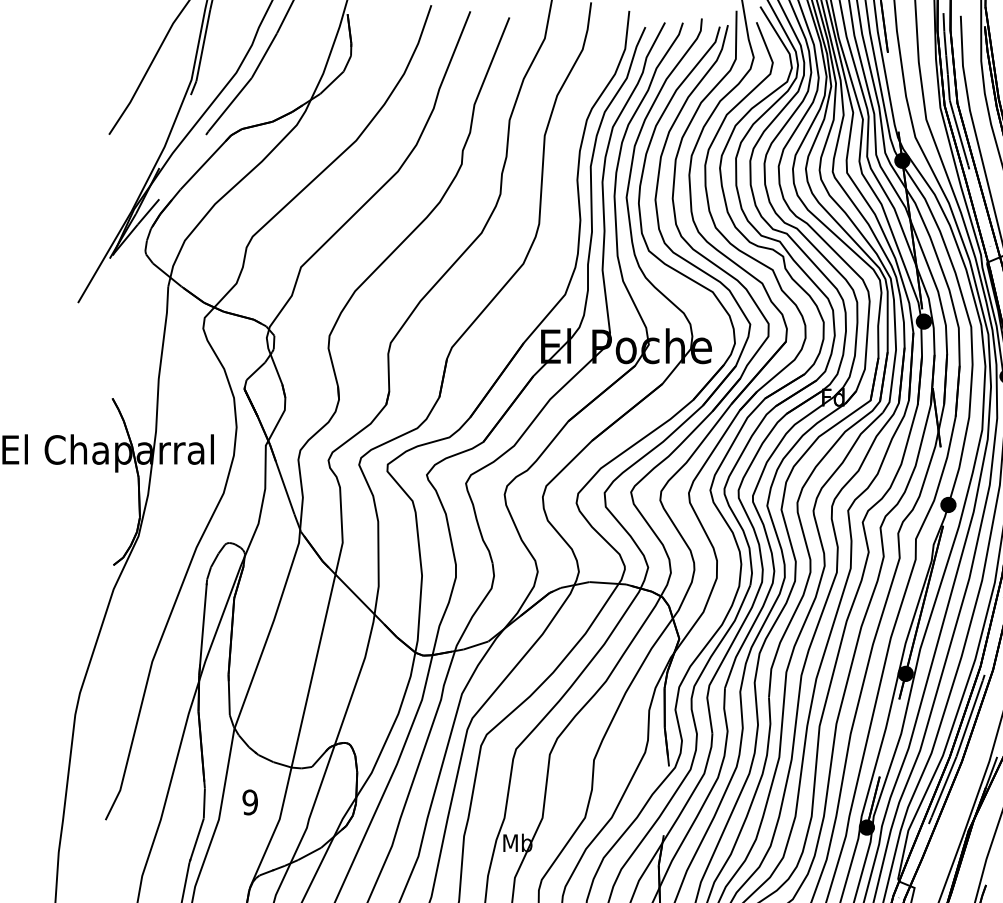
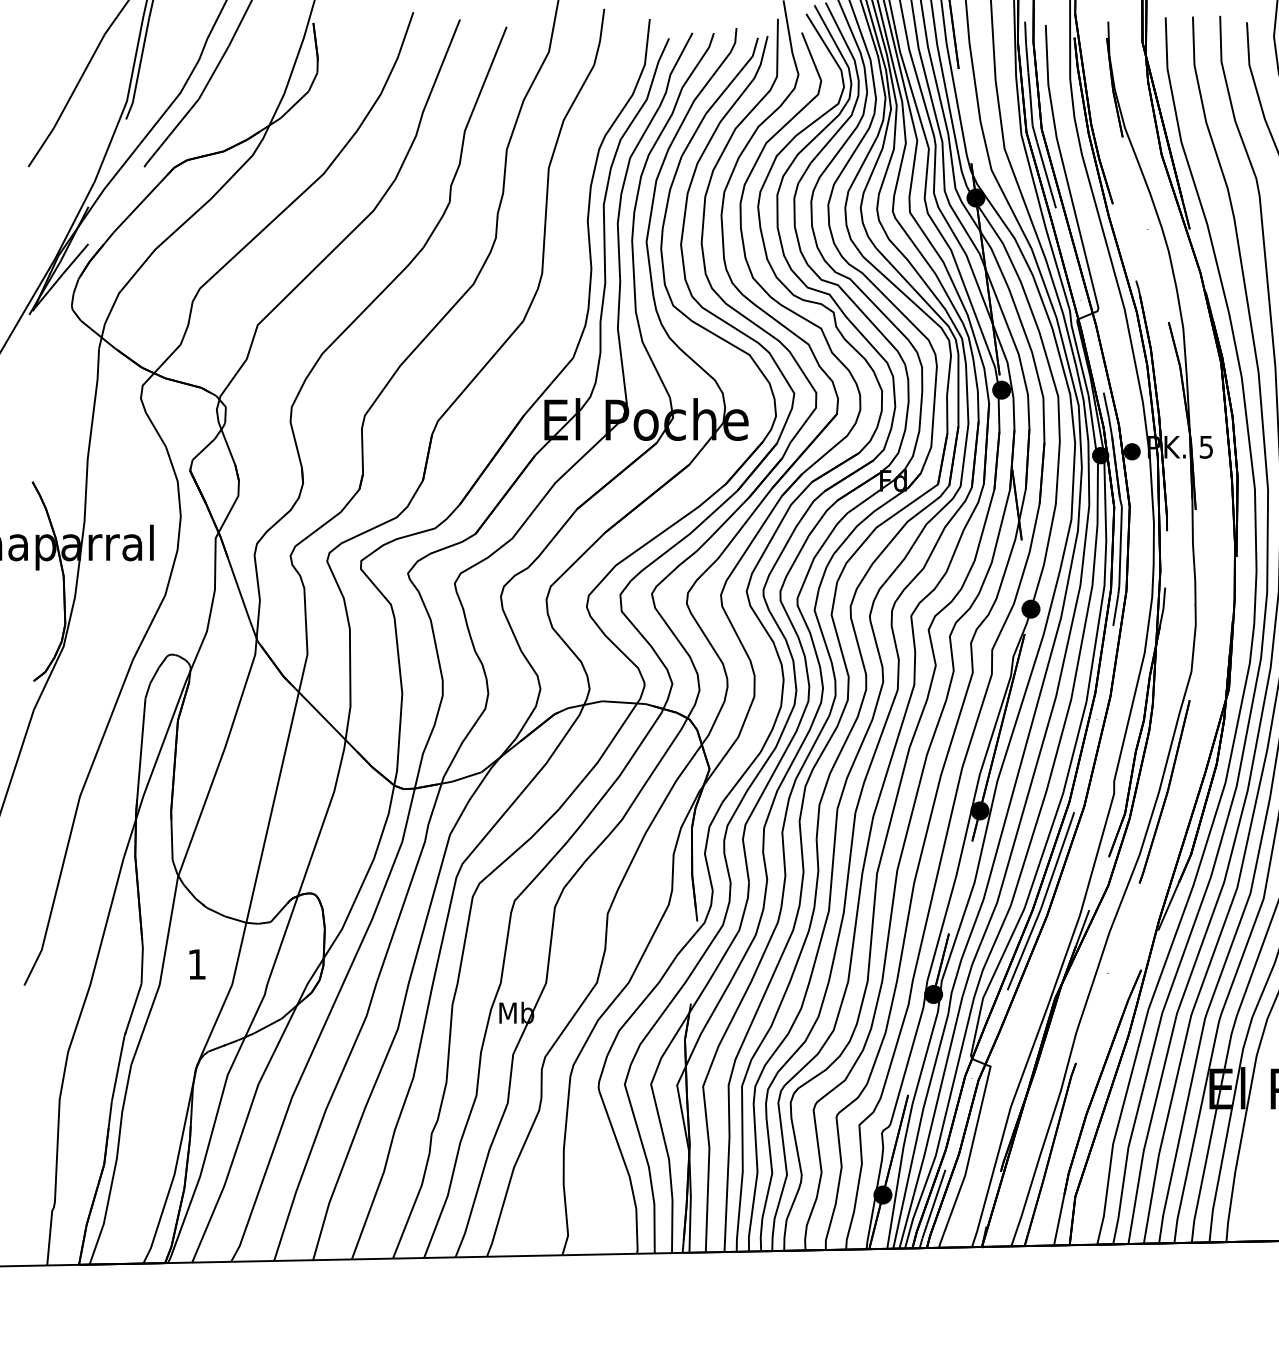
text: (249, 802) -> (196, 964), 9 -> 1

